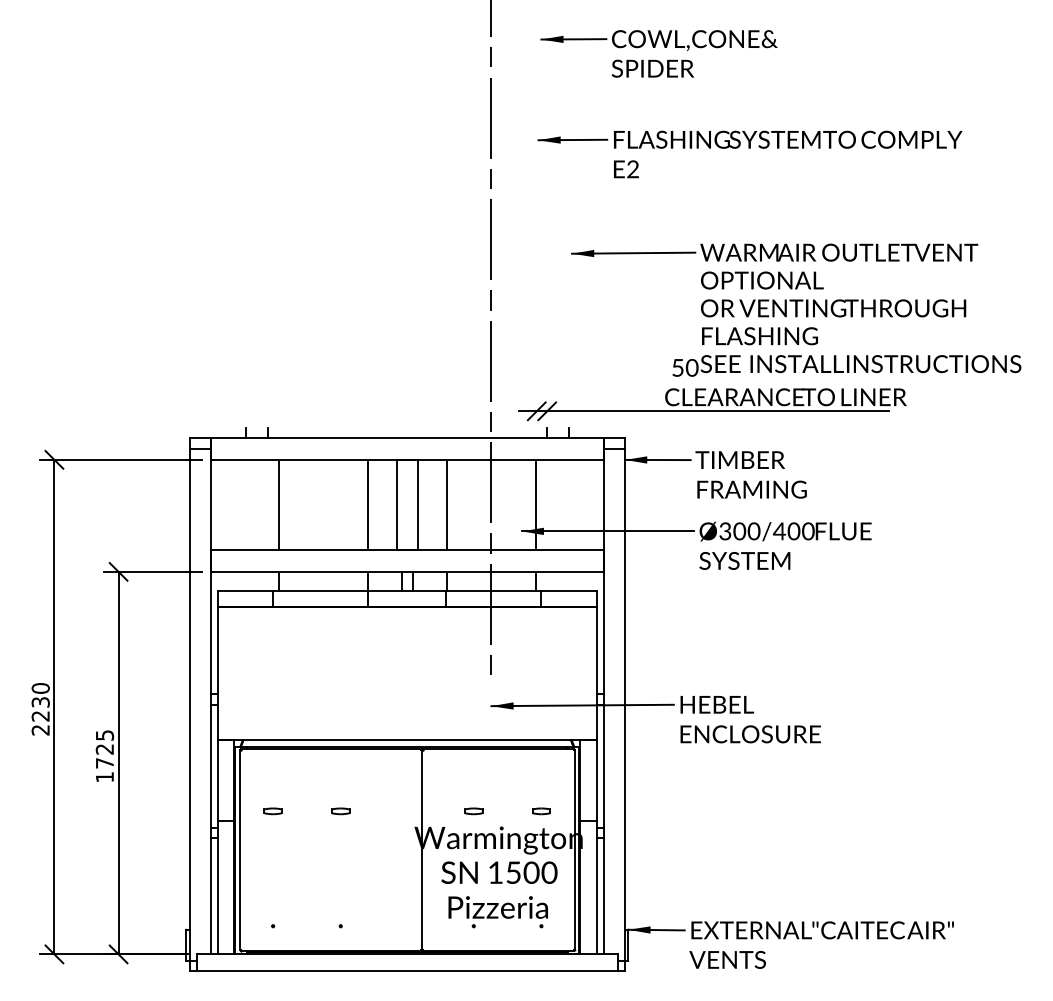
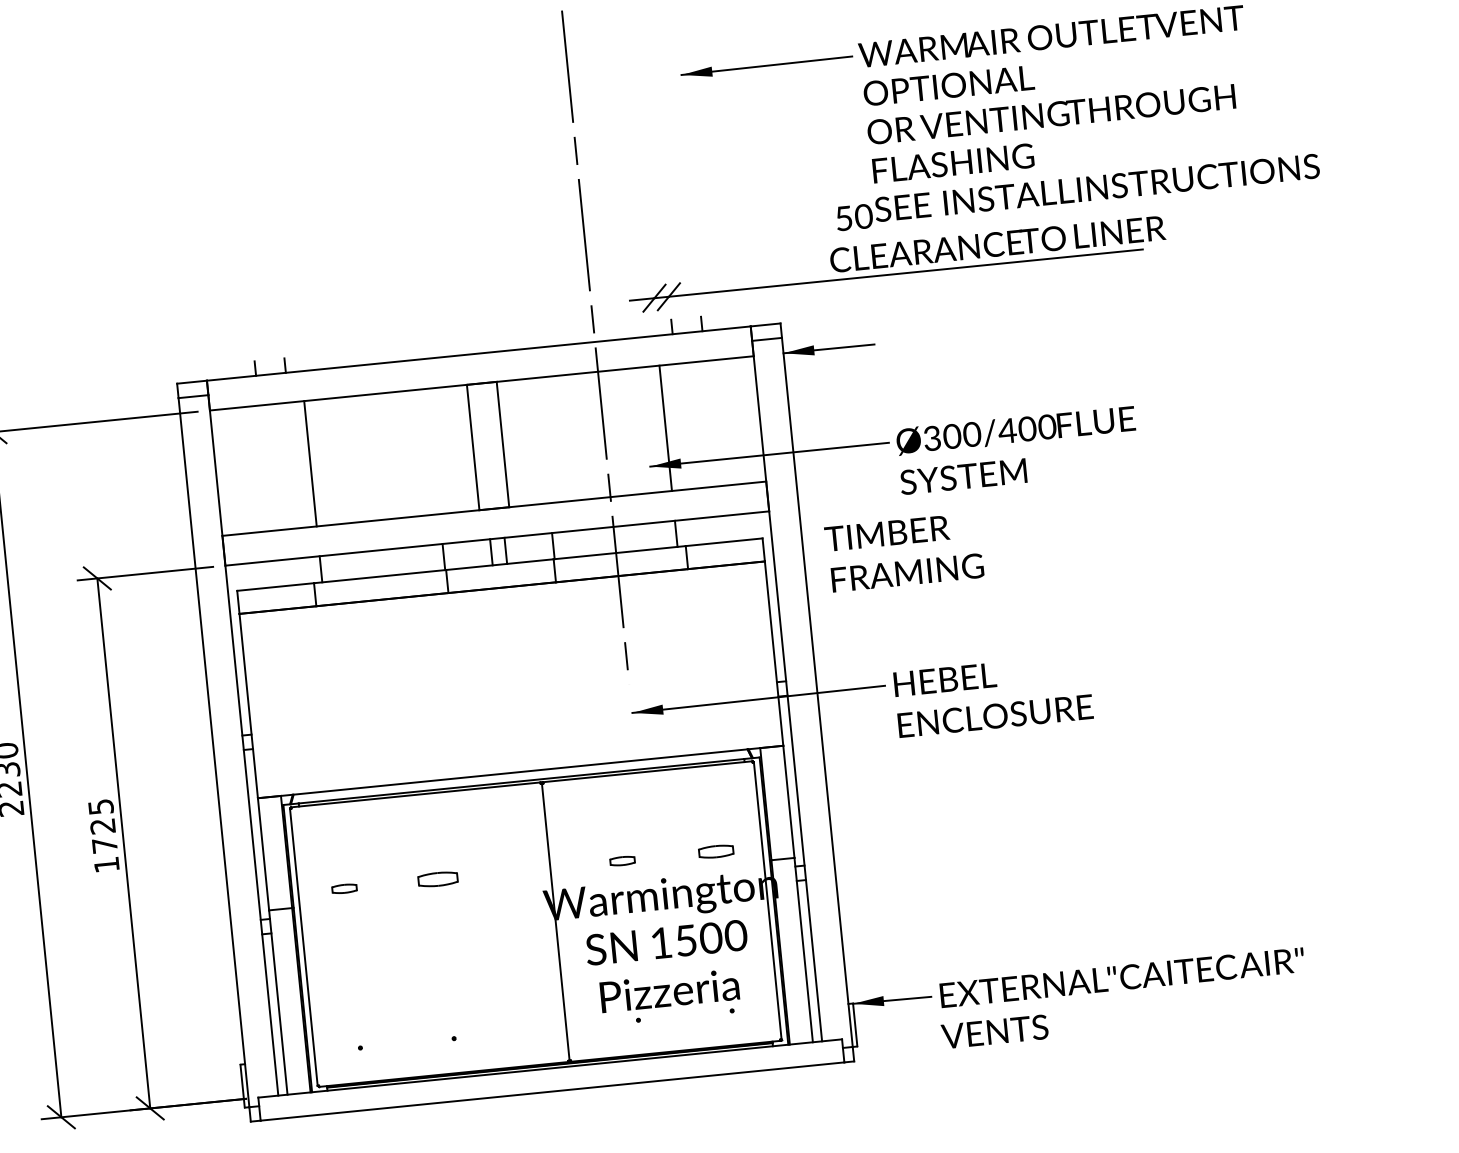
text: (750, 474) -> (903, 552), moved
line: (367, 504) -> (432, 450), removed
line: (446, 504) -> (542, 439), removed
part: (340, 811) -> (437, 879), size x1.6
part: (541, 811) -> (716, 851), size x1.4

